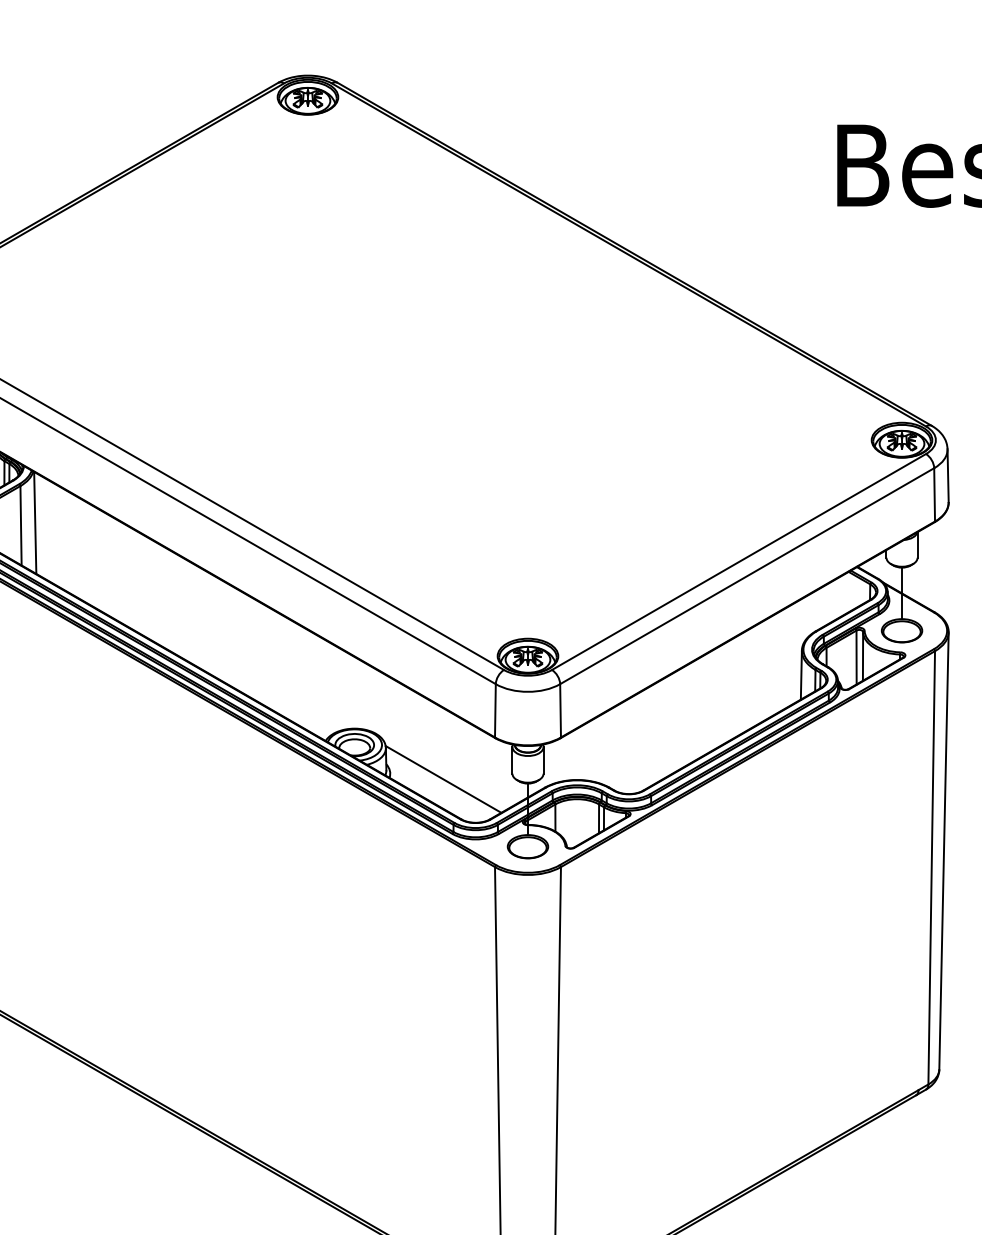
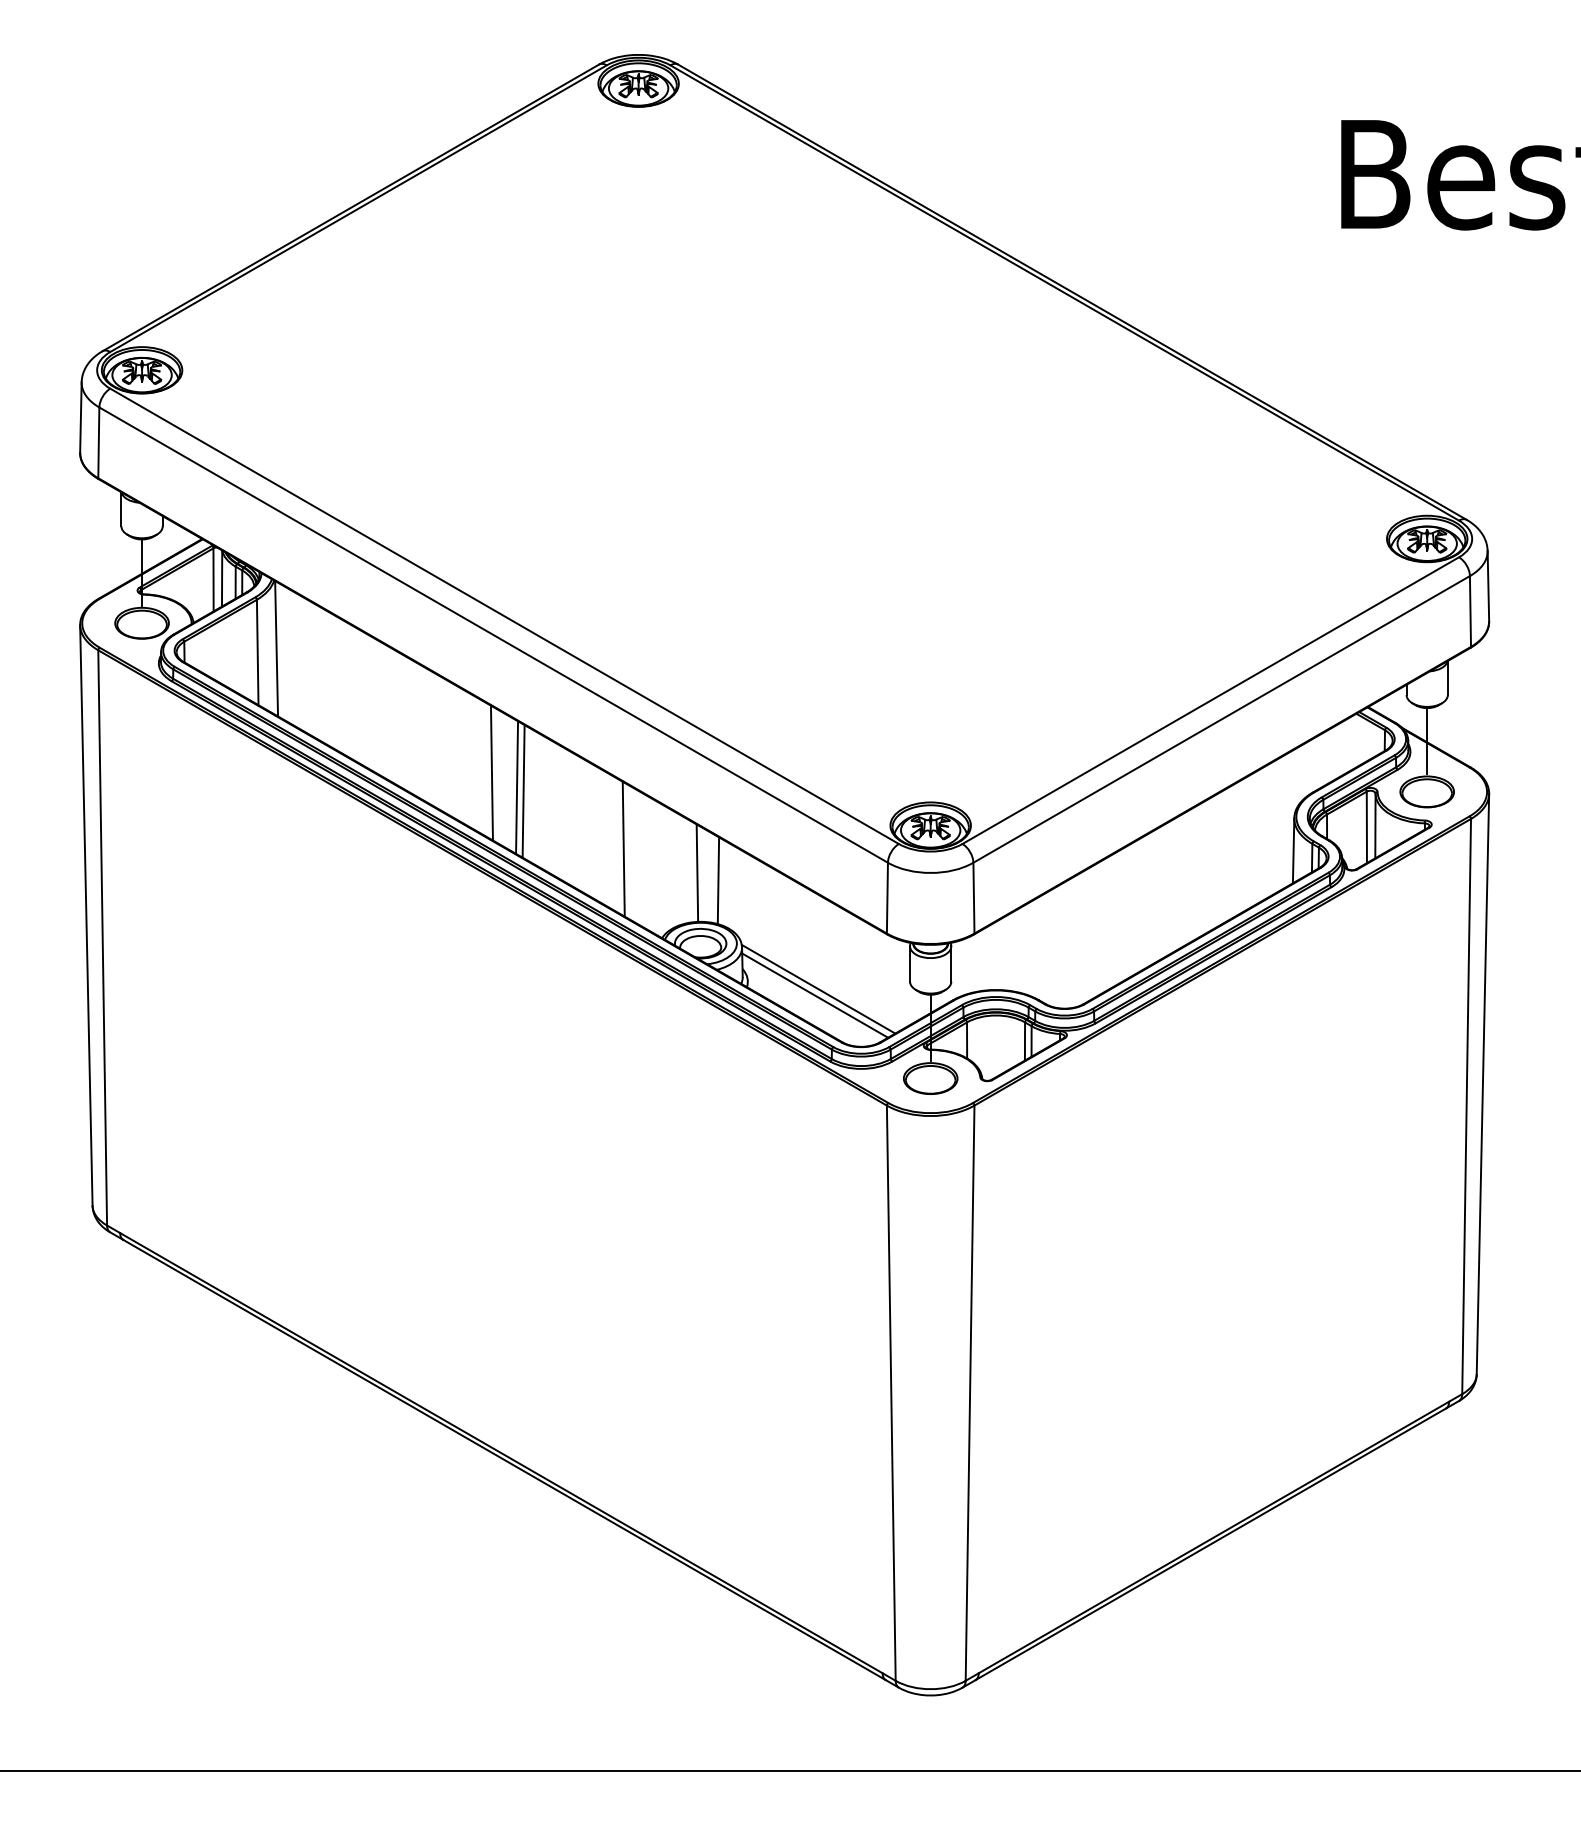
line: (197, 616) -> (491, 772), added
line: (216, 627) -> (517, 787), added
line: (221, 630) -> (523, 791), added
line: (296, 673) -> (623, 848), added
line: (352, 691) -> (697, 872), added
line: (368, 697) -> (718, 880), added
line: (441, 784) -> (815, 995), added

